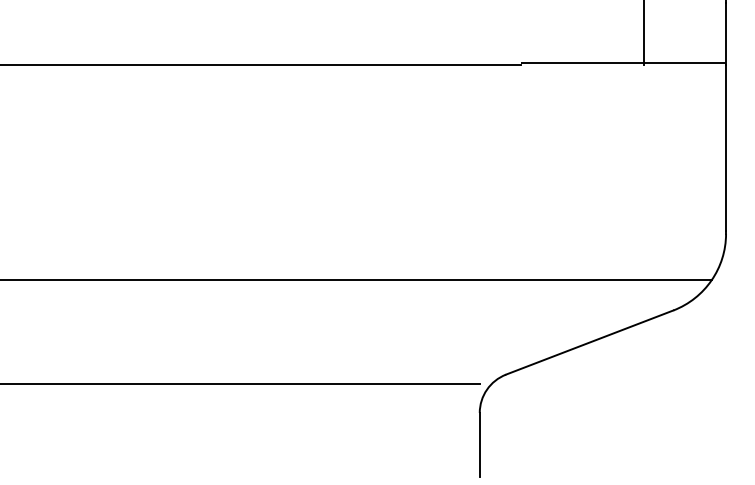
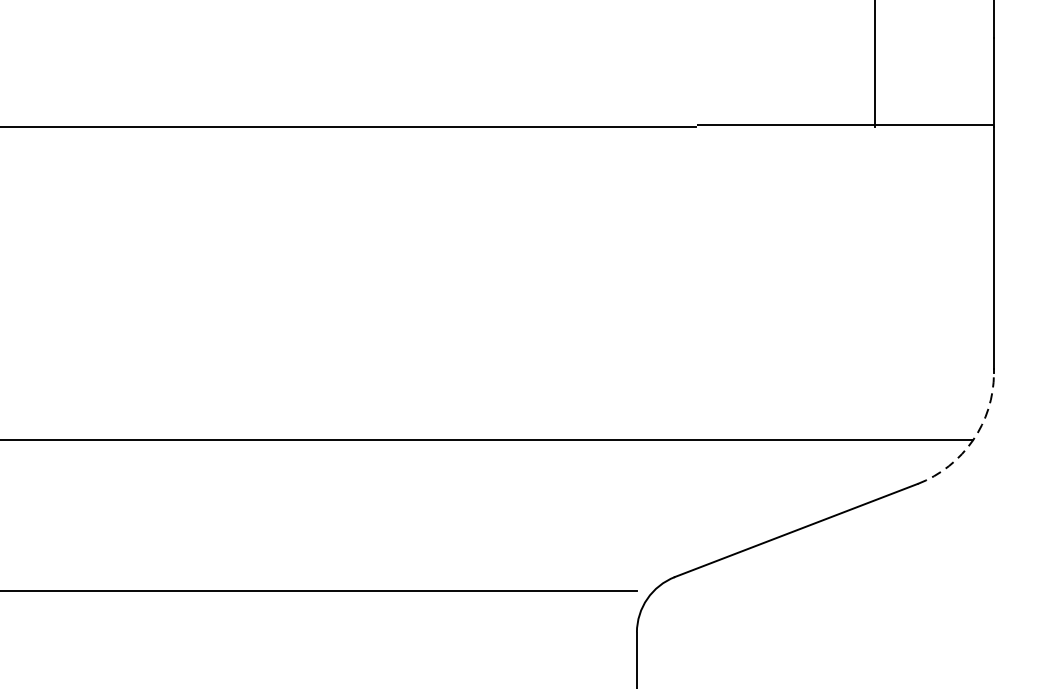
arc: (711, 280) -> (972, 440), solid -> dashed

